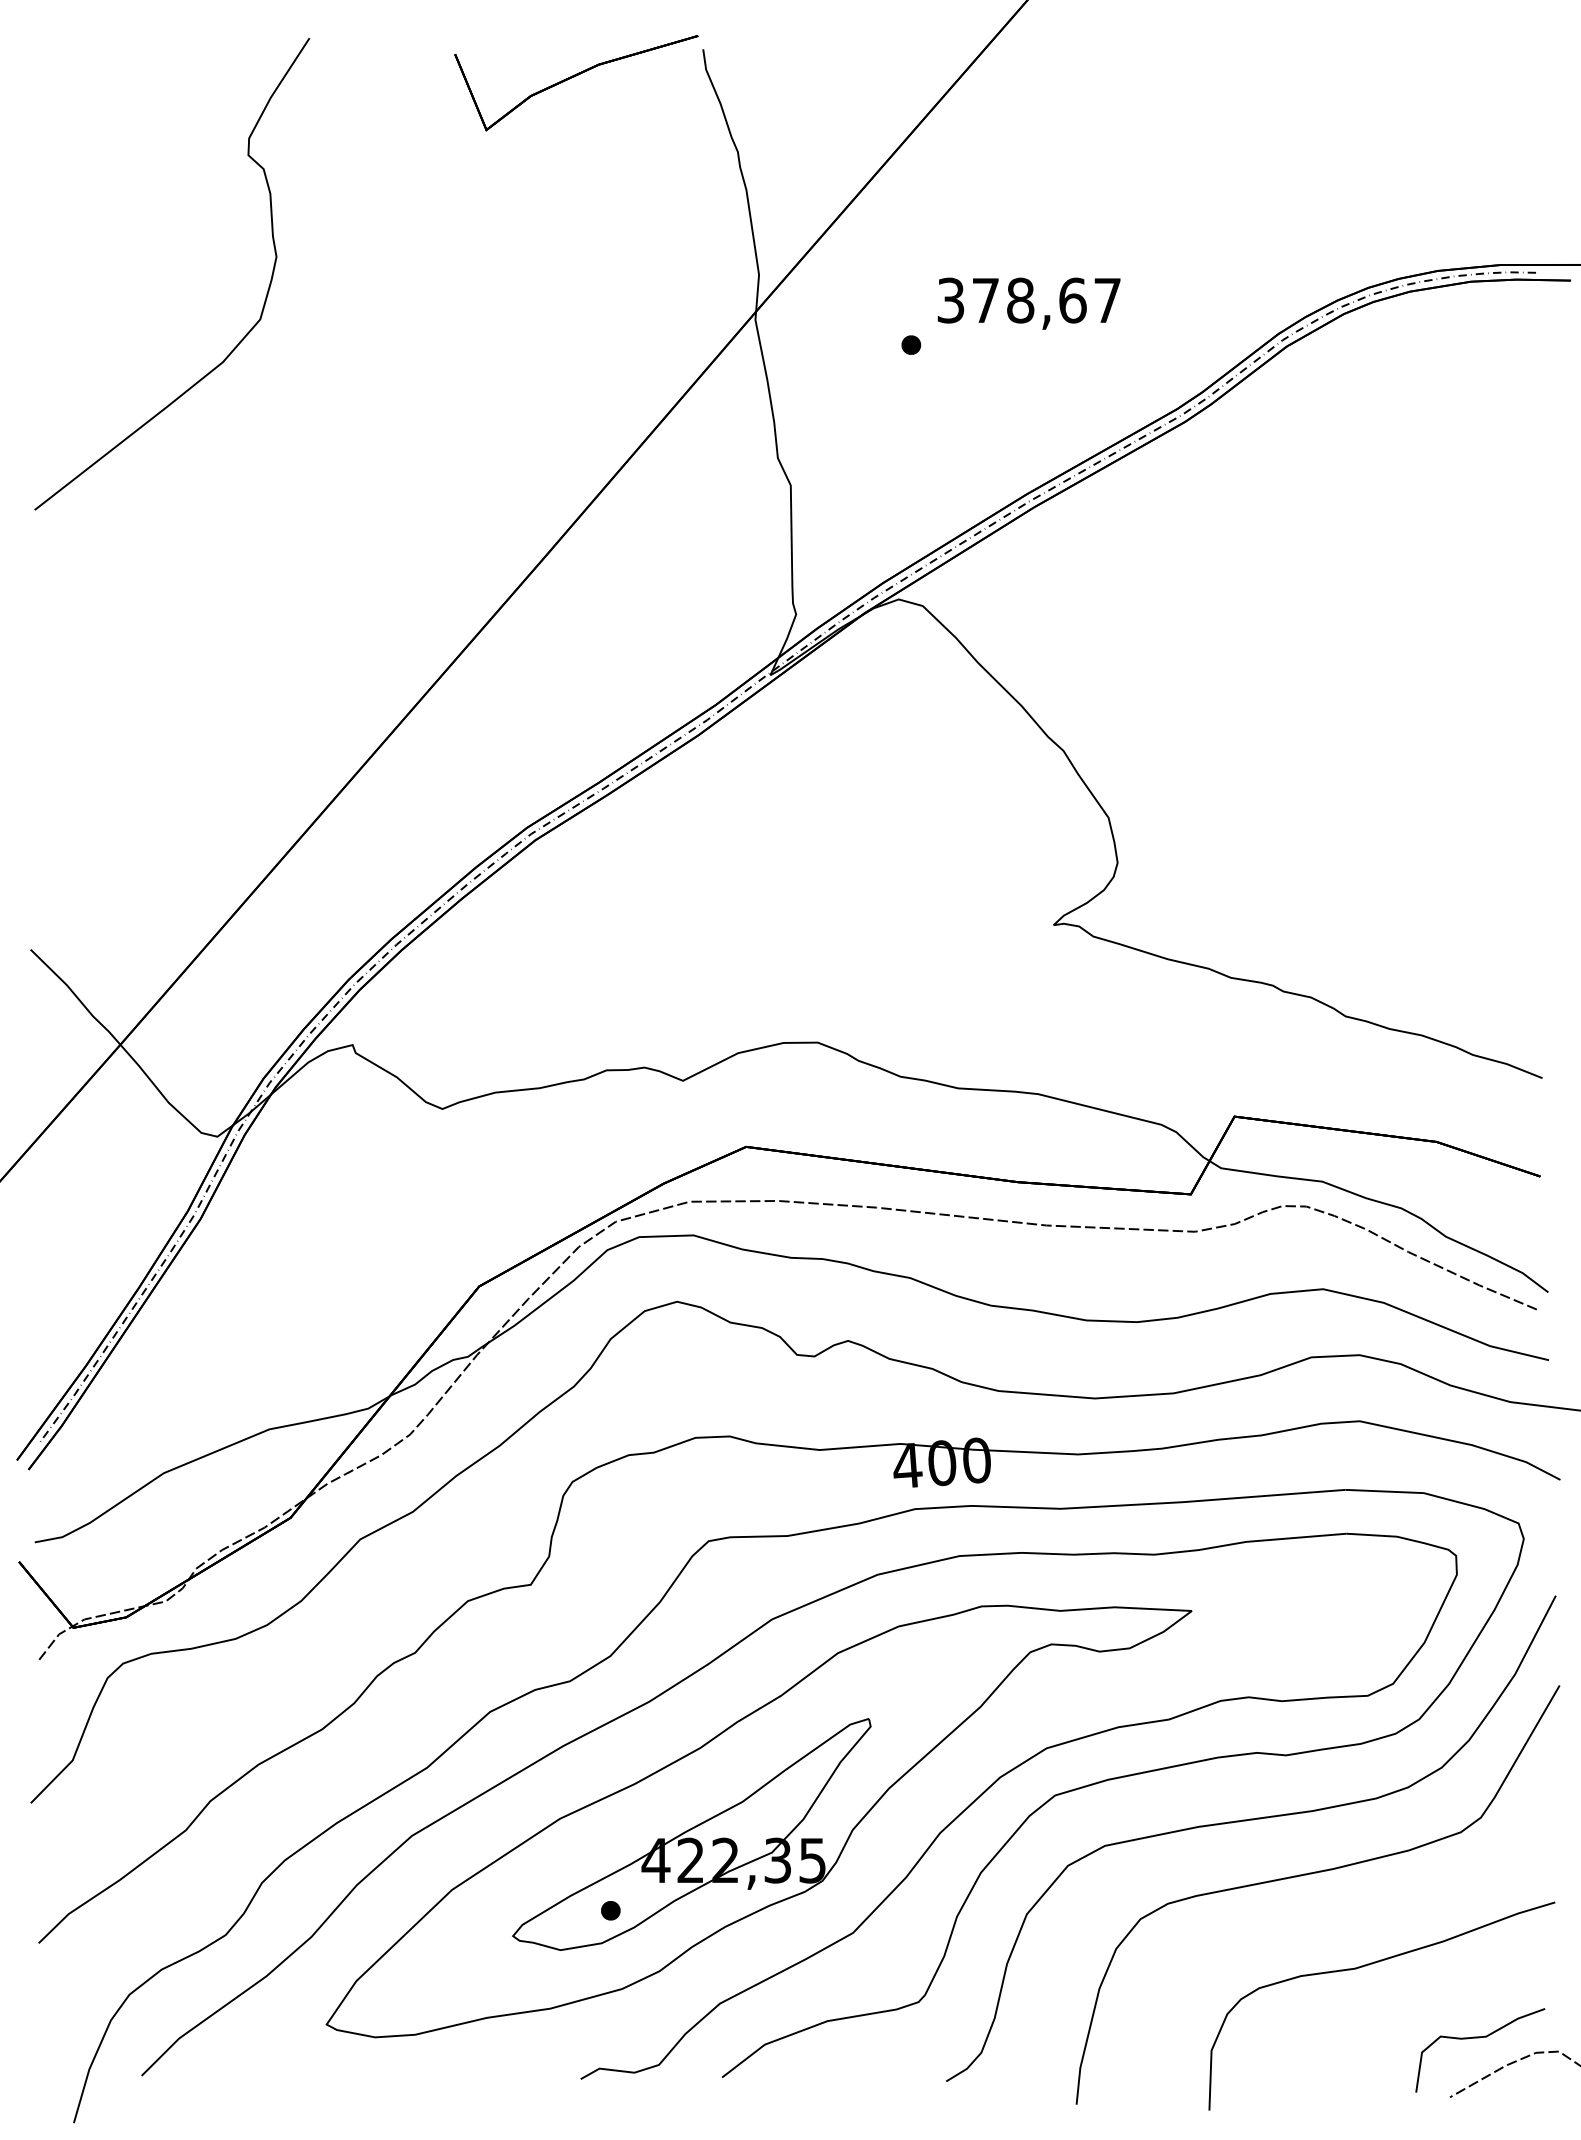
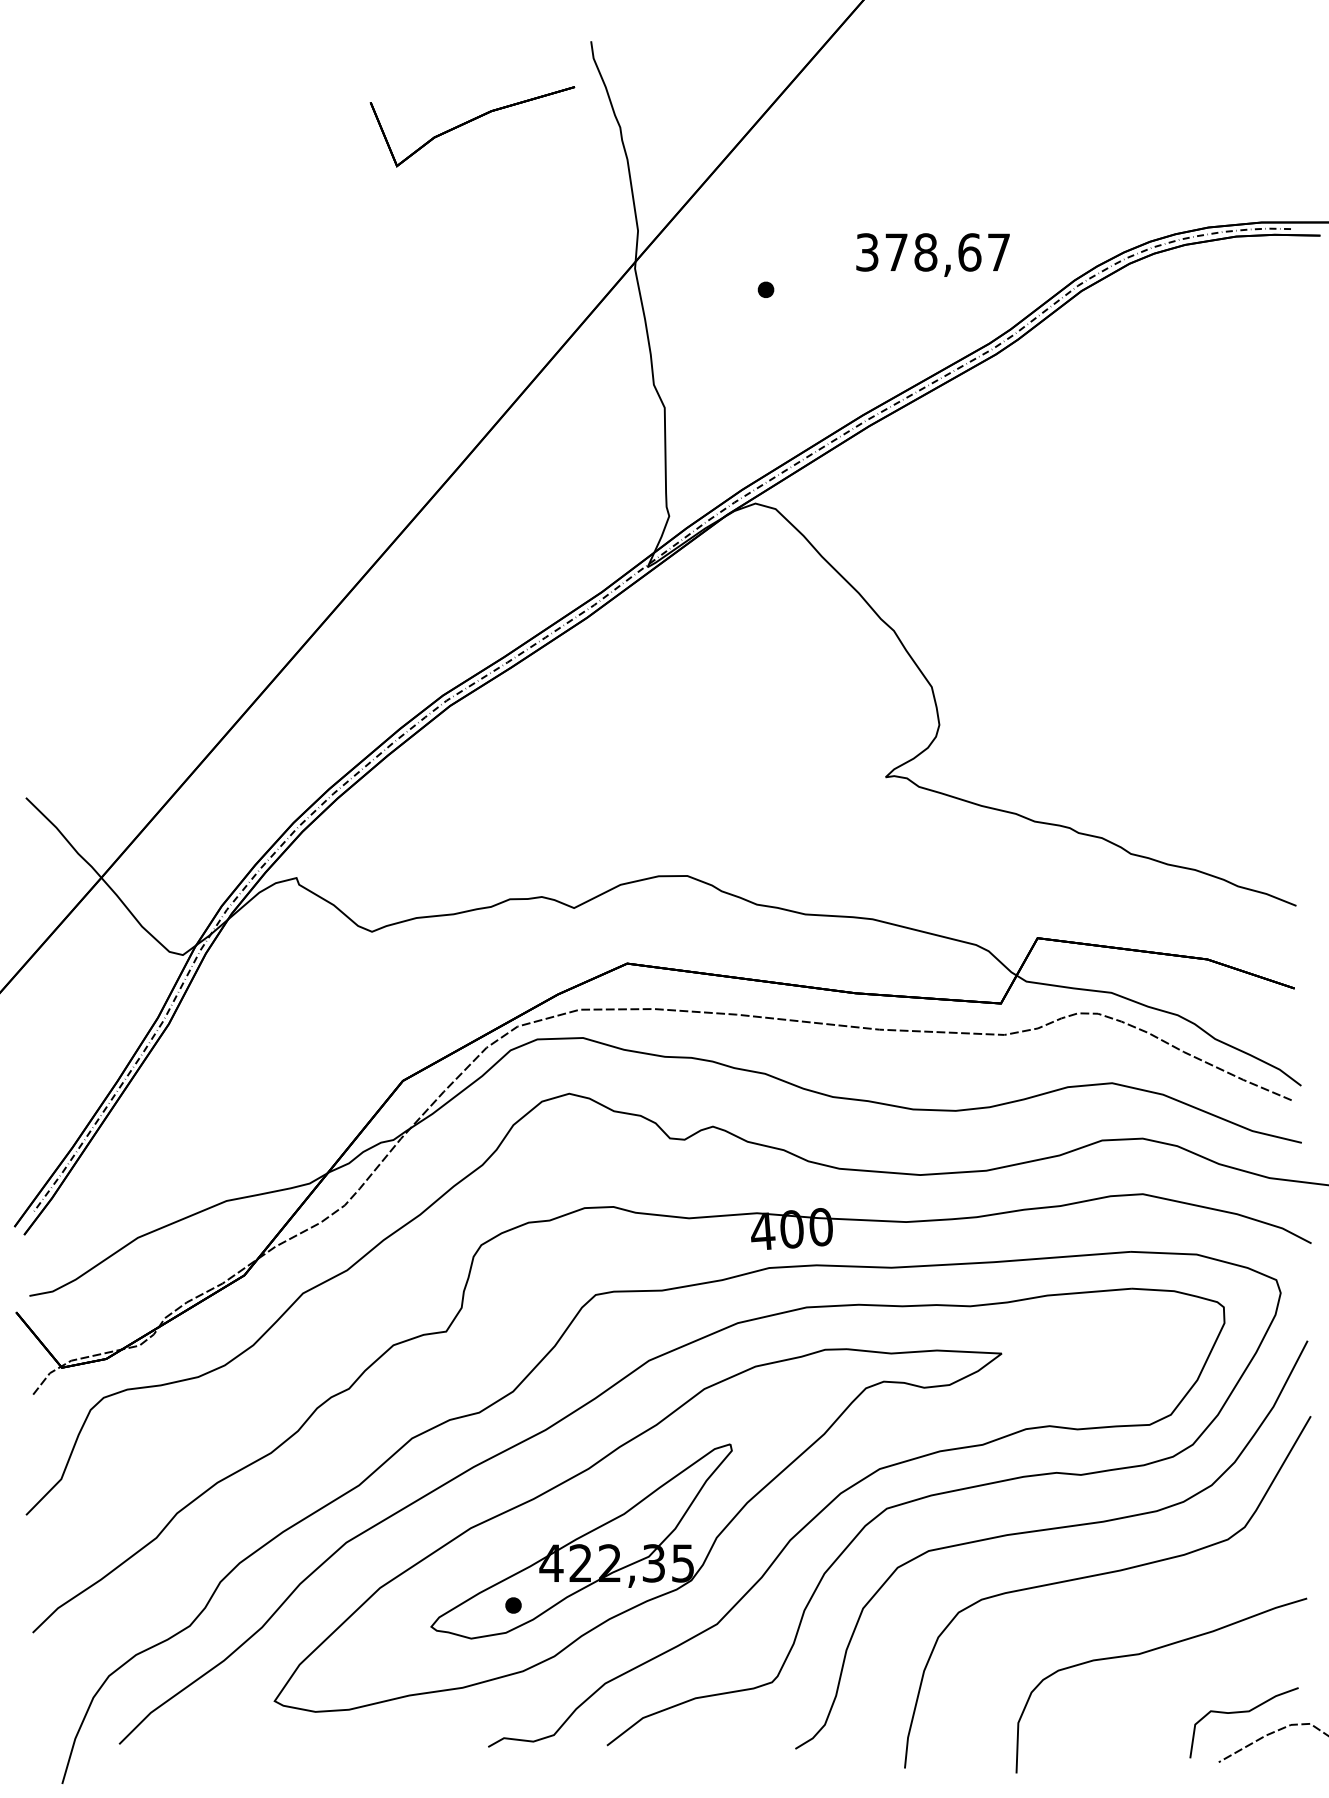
part: (576, 82) -> (472, 126), moved
text: (1028, 303) -> (932, 254), moved
curve: (246, 332) -> (207, 279), removed

